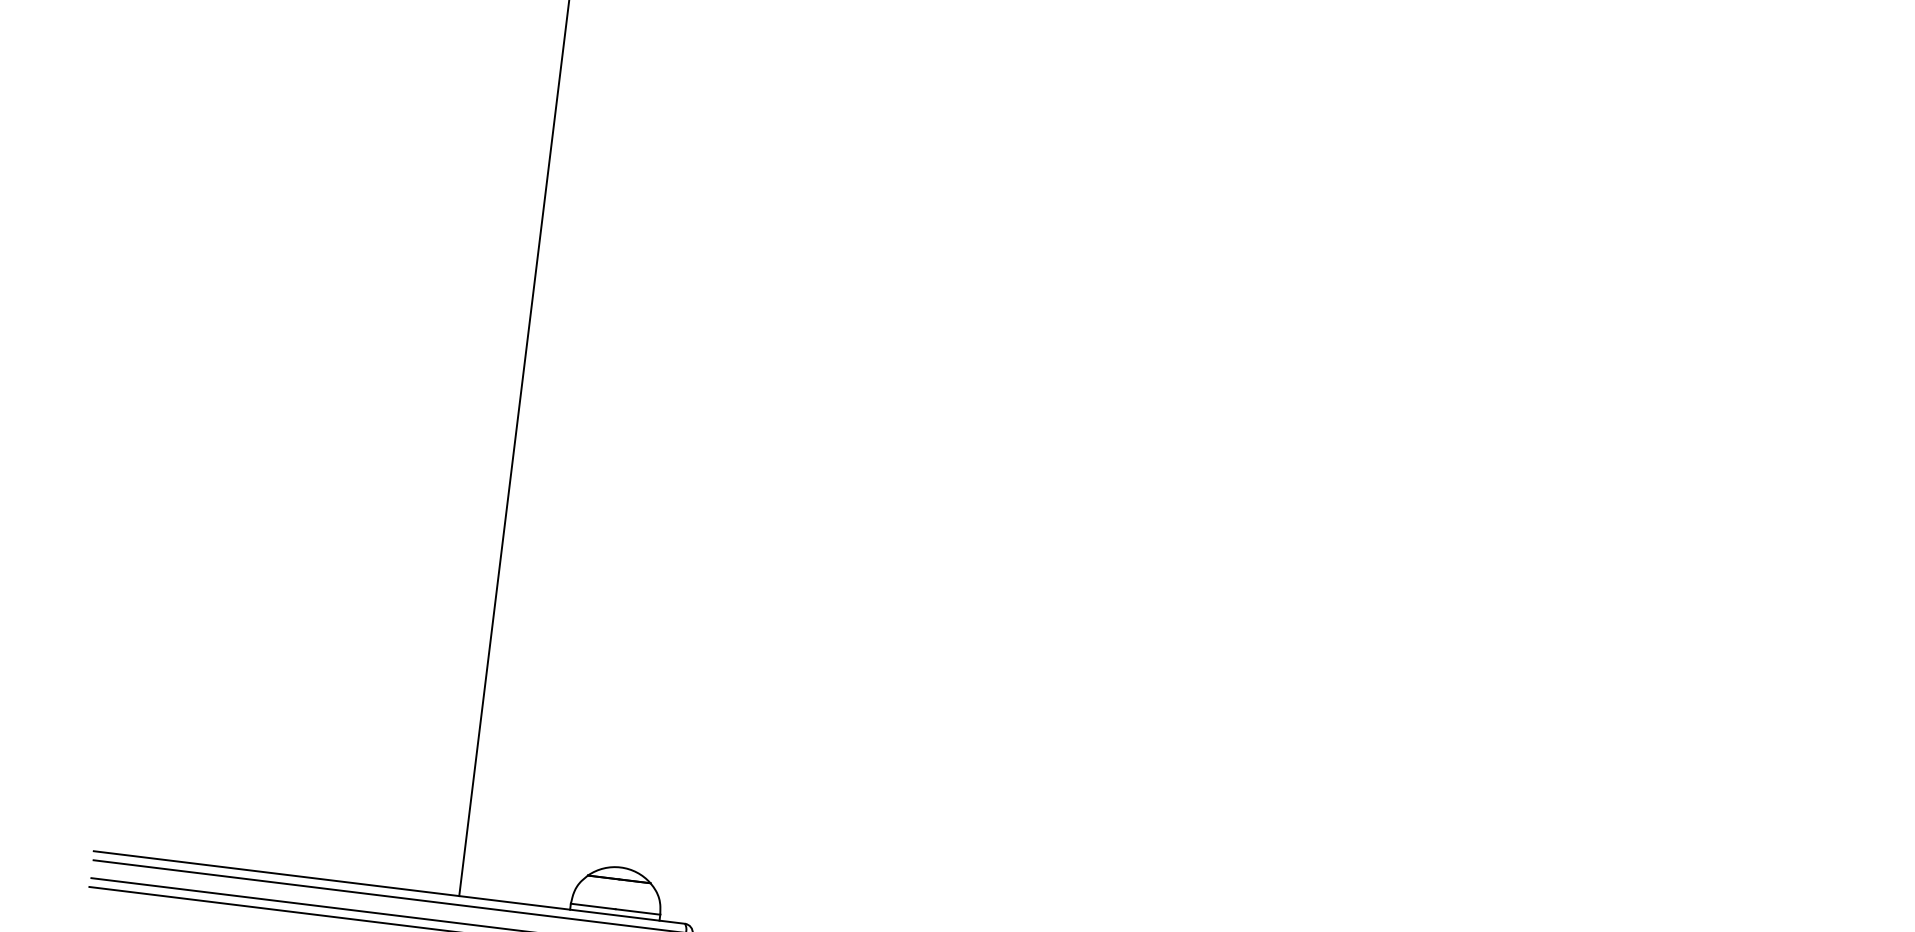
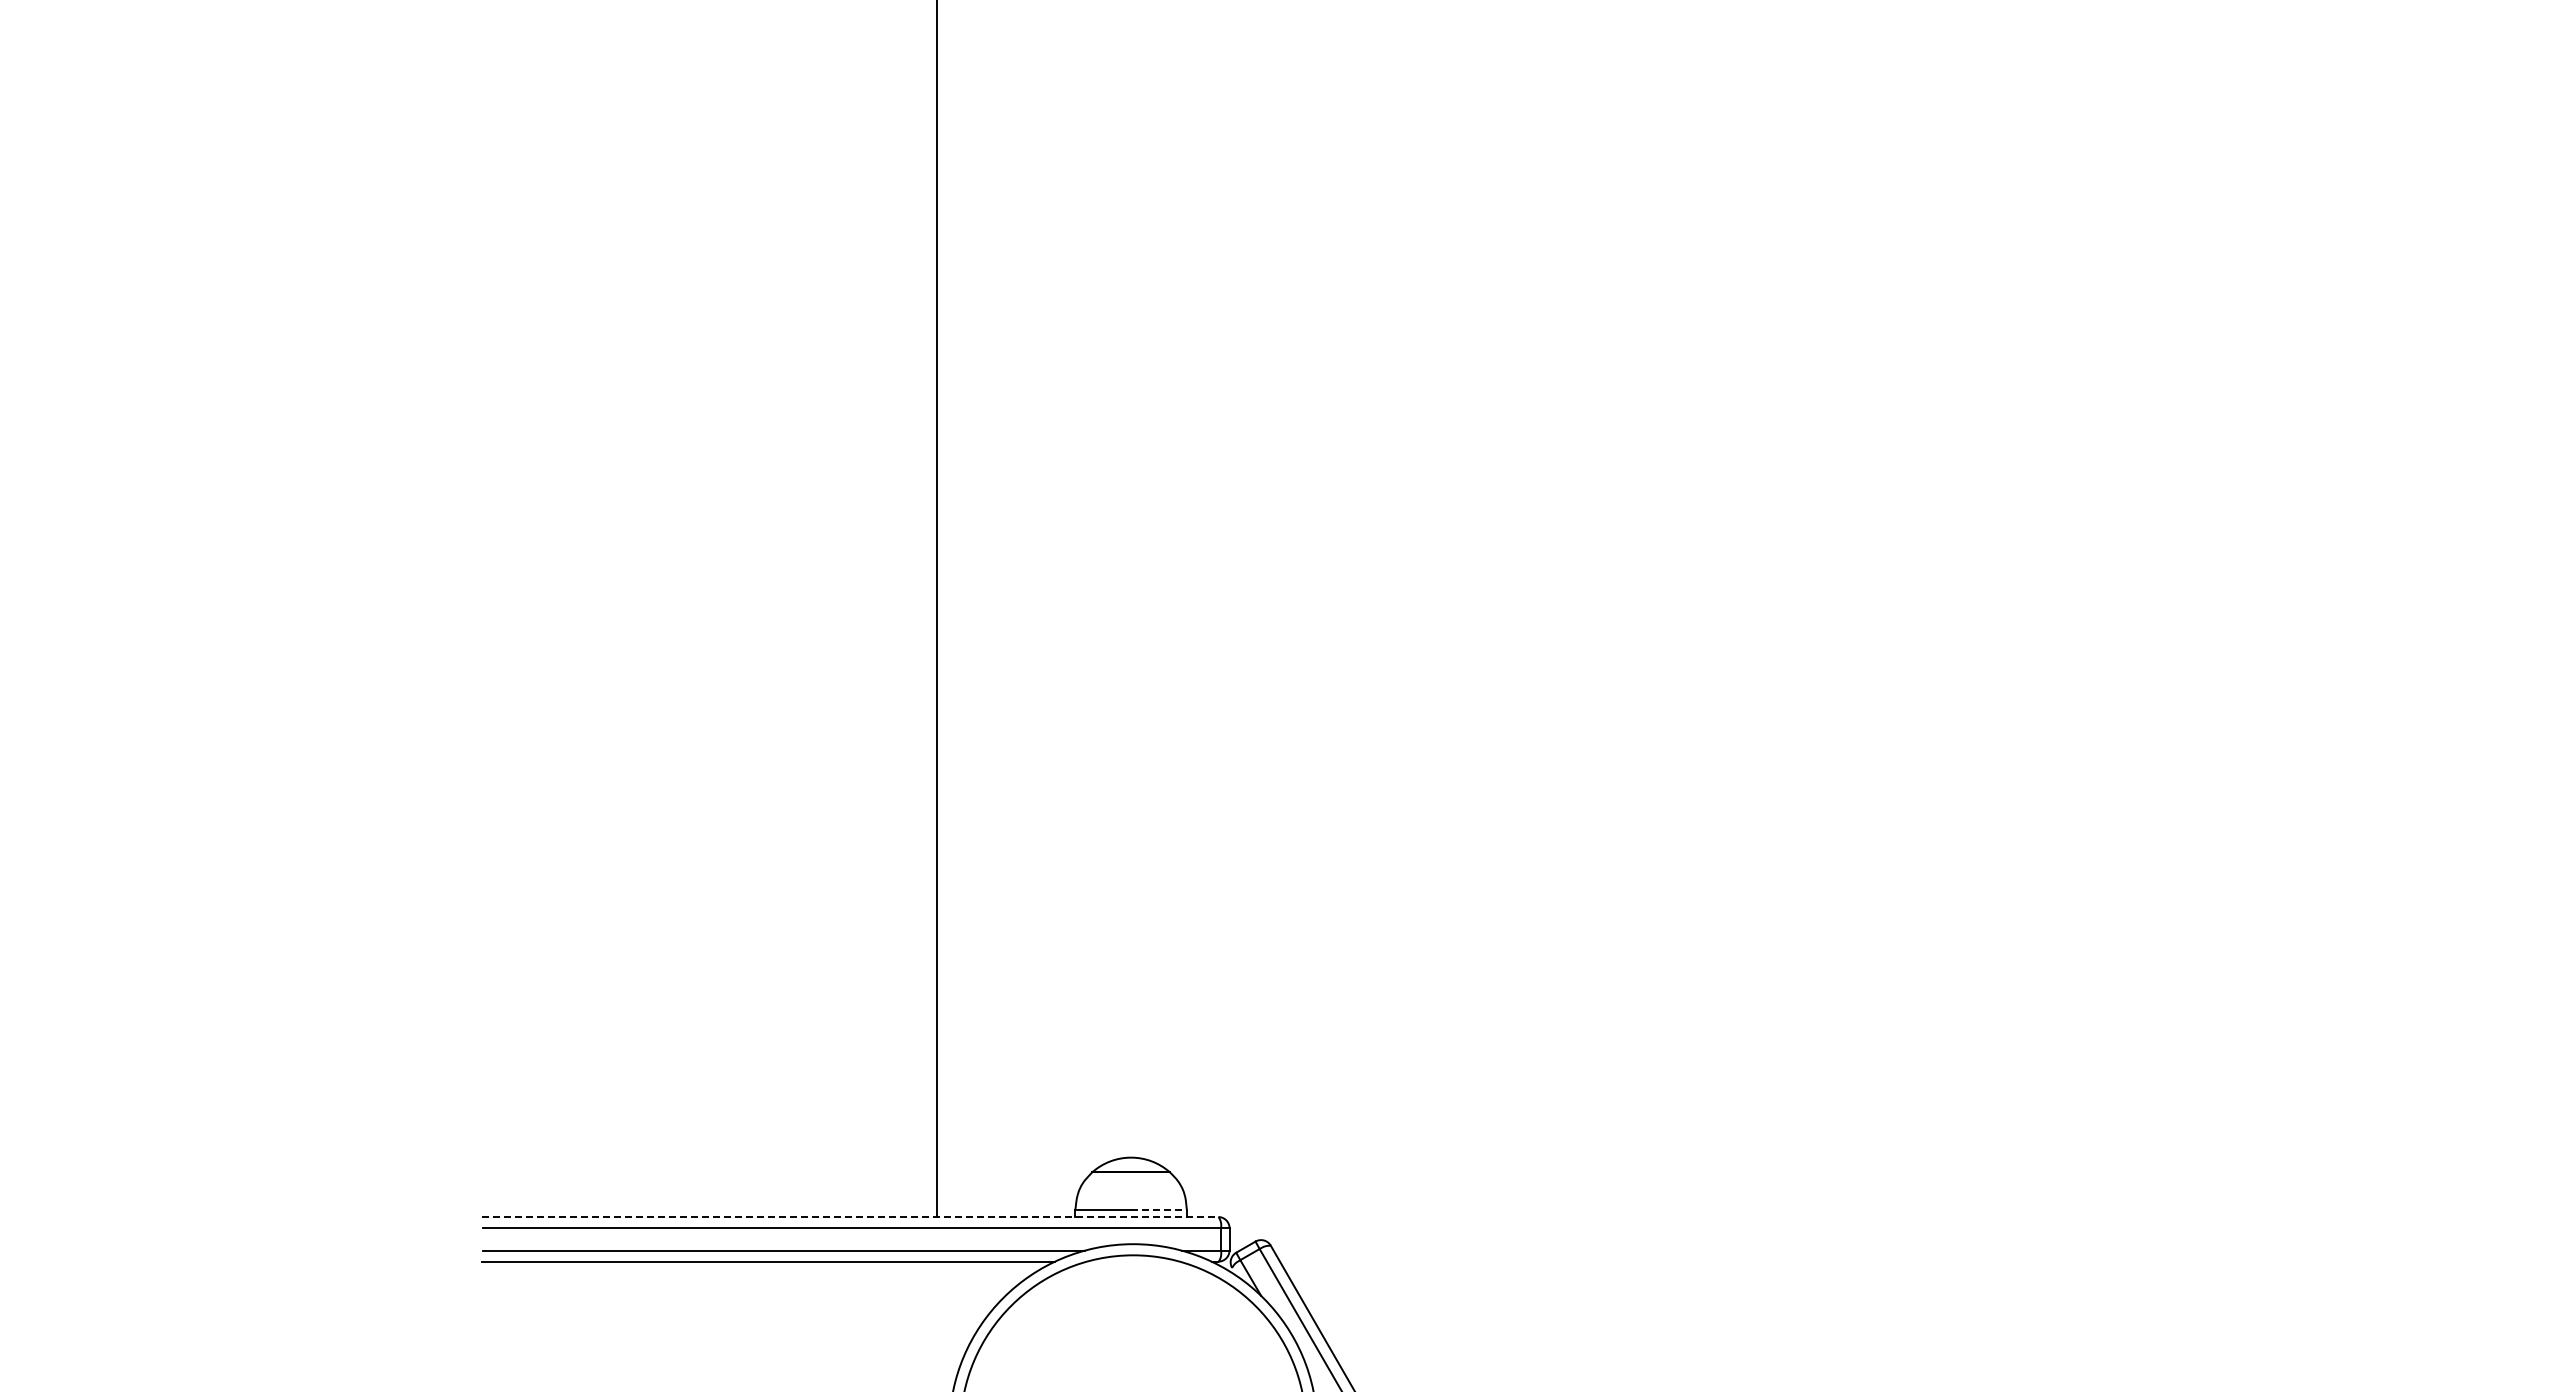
line: (389, 887) -> (850, 1217), solid -> dashed
line: (637, 911) -> (1158, 1209), solid -> dashed

